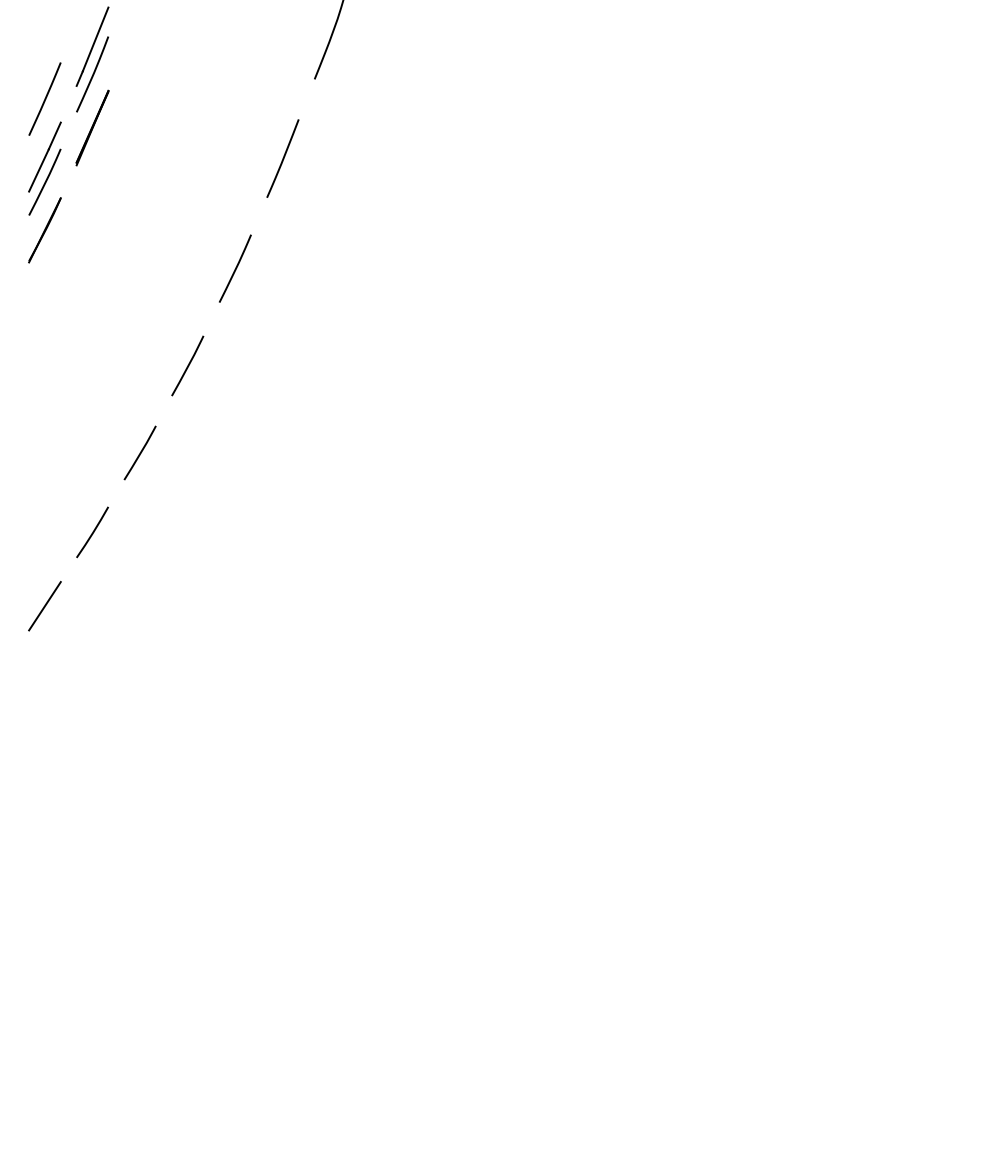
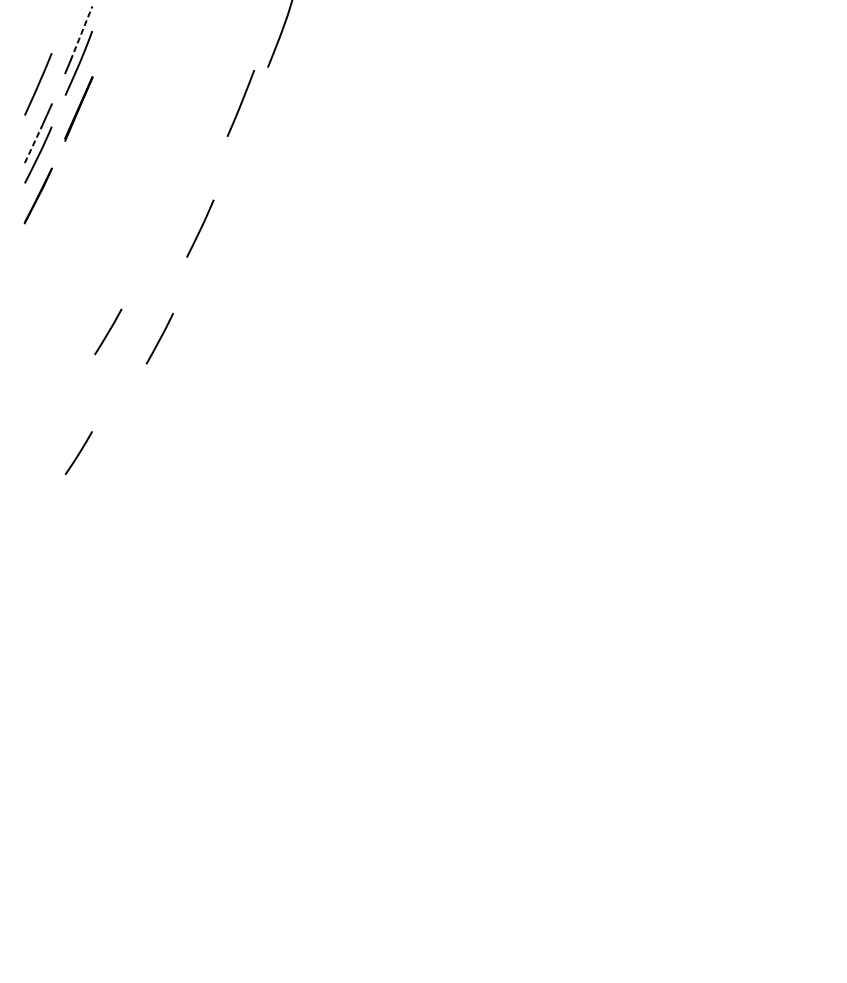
line: (95, 38) -> (81, 32), solid -> dashed
line: (282, 158) -> (240, 103), moved
line: (39, 169) -> (33, 144), solid -> dashed
line: (187, 365) -> (159, 338), moved
line: (139, 452) -> (107, 331), moved
line: (44, 606) -> (37, 516), removed

